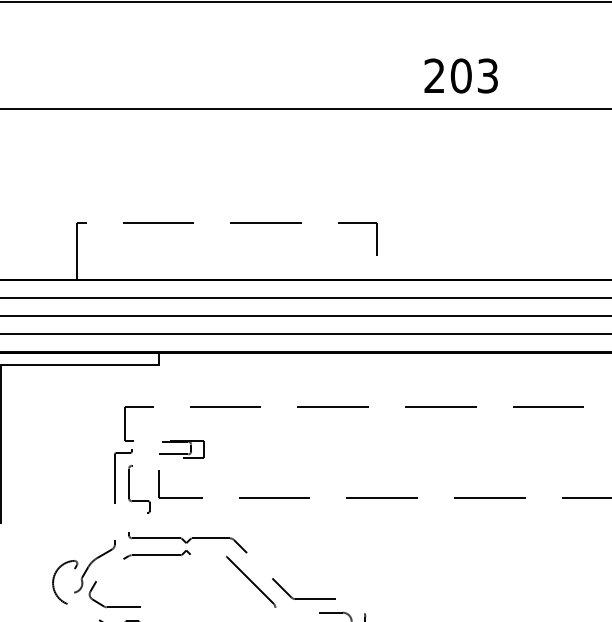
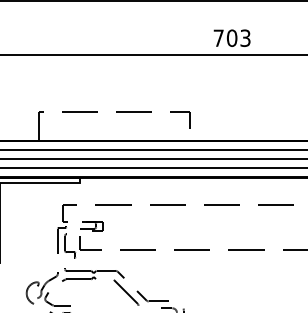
text: (434, 74) -> (218, 37), 203 -> 703

